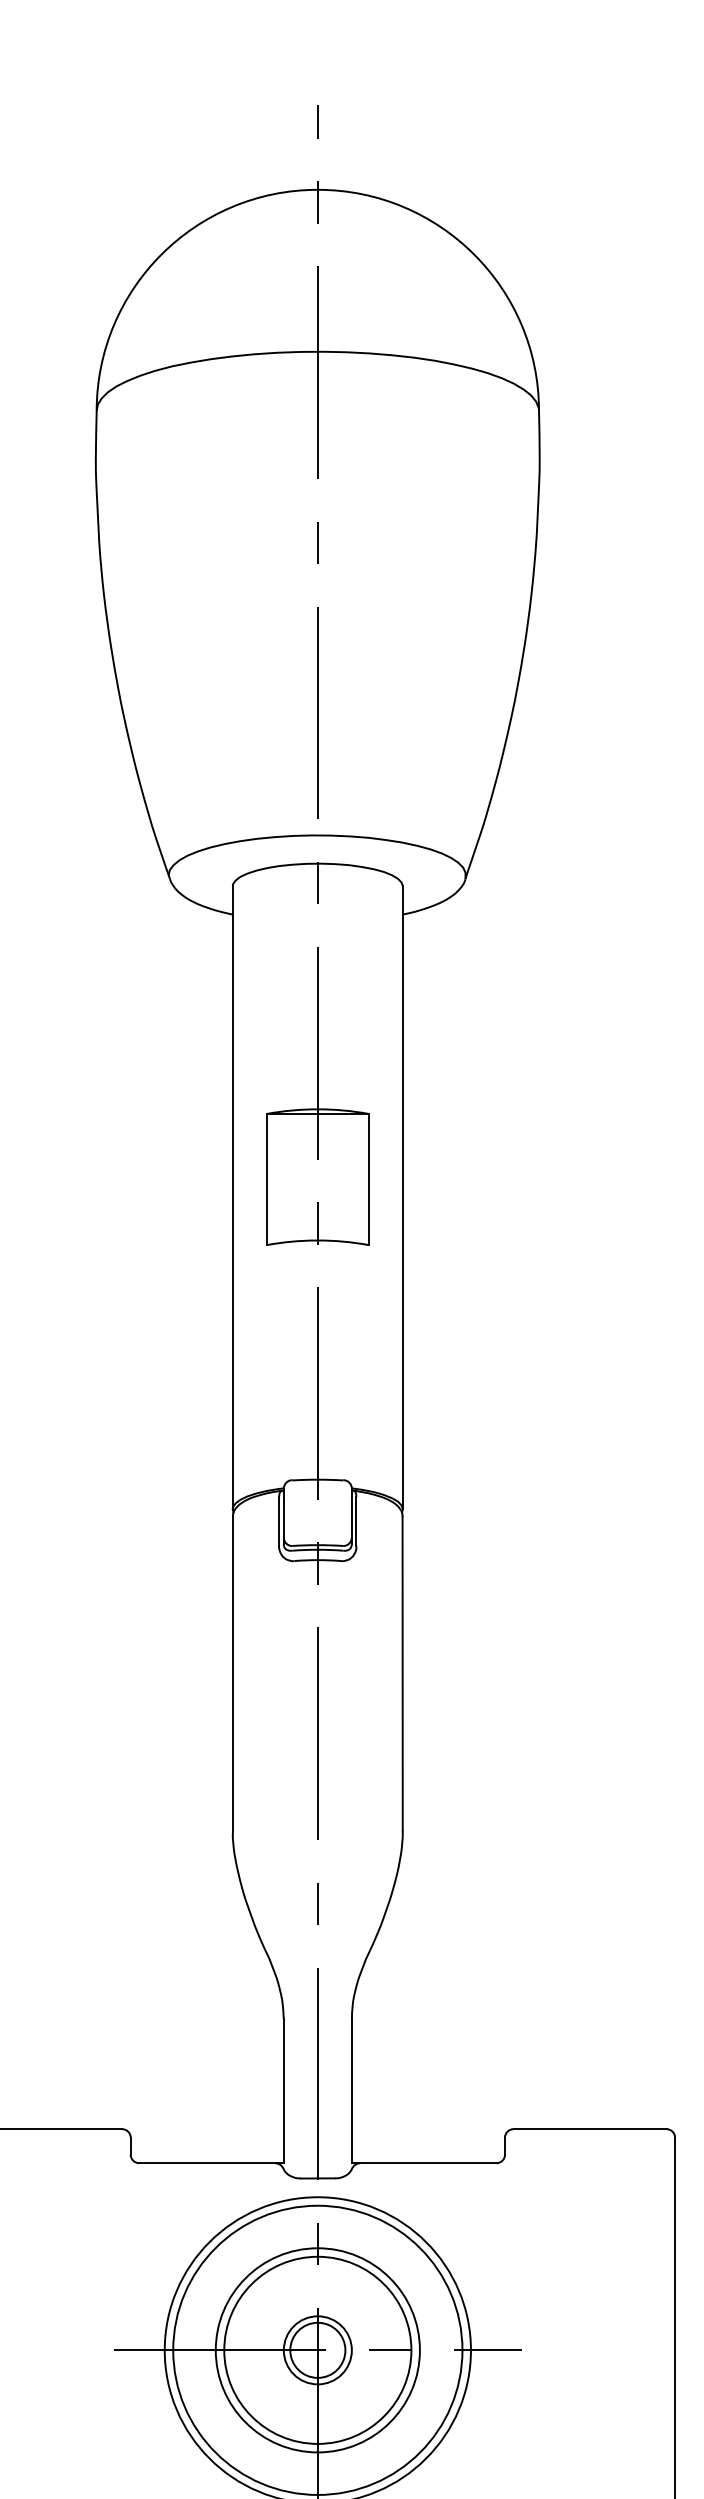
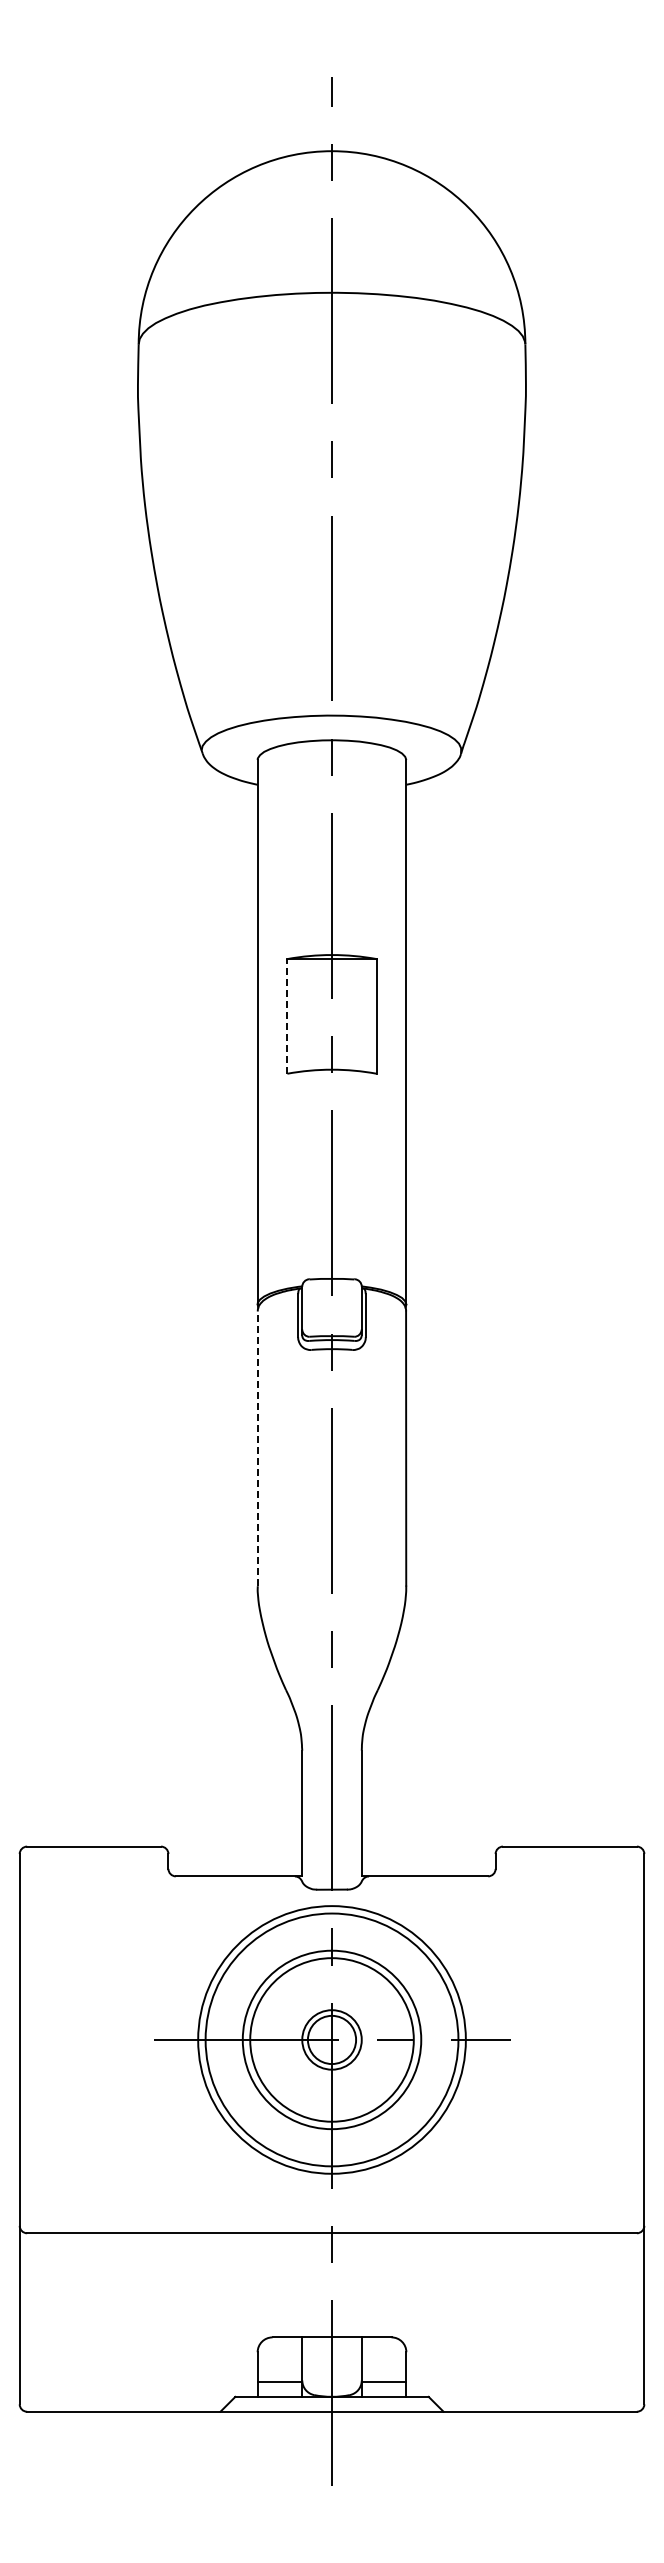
line: (266, 1179) -> (287, 1016), solid -> dashed
line: (232, 1673) -> (257, 1448), solid -> dashed

